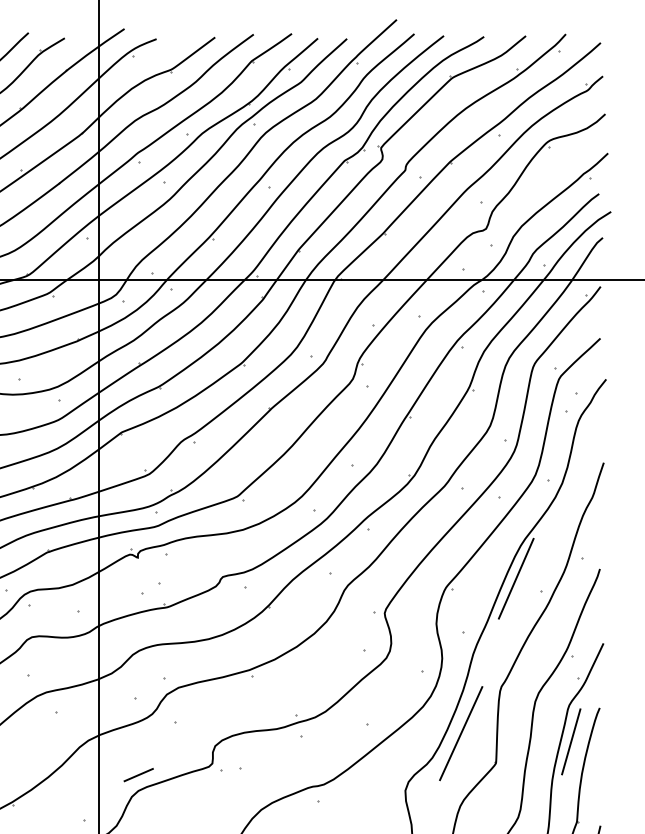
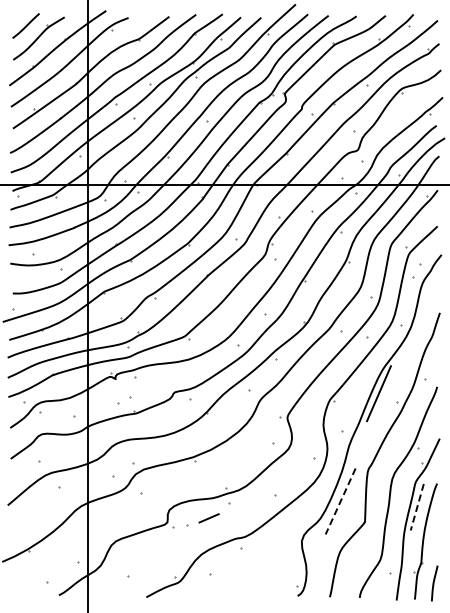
line: (460, 733) -> (340, 501), solid -> dashed
line: (571, 742) -> (417, 507), solid -> dashed
line: (137, 775) -> (208, 518), moved

